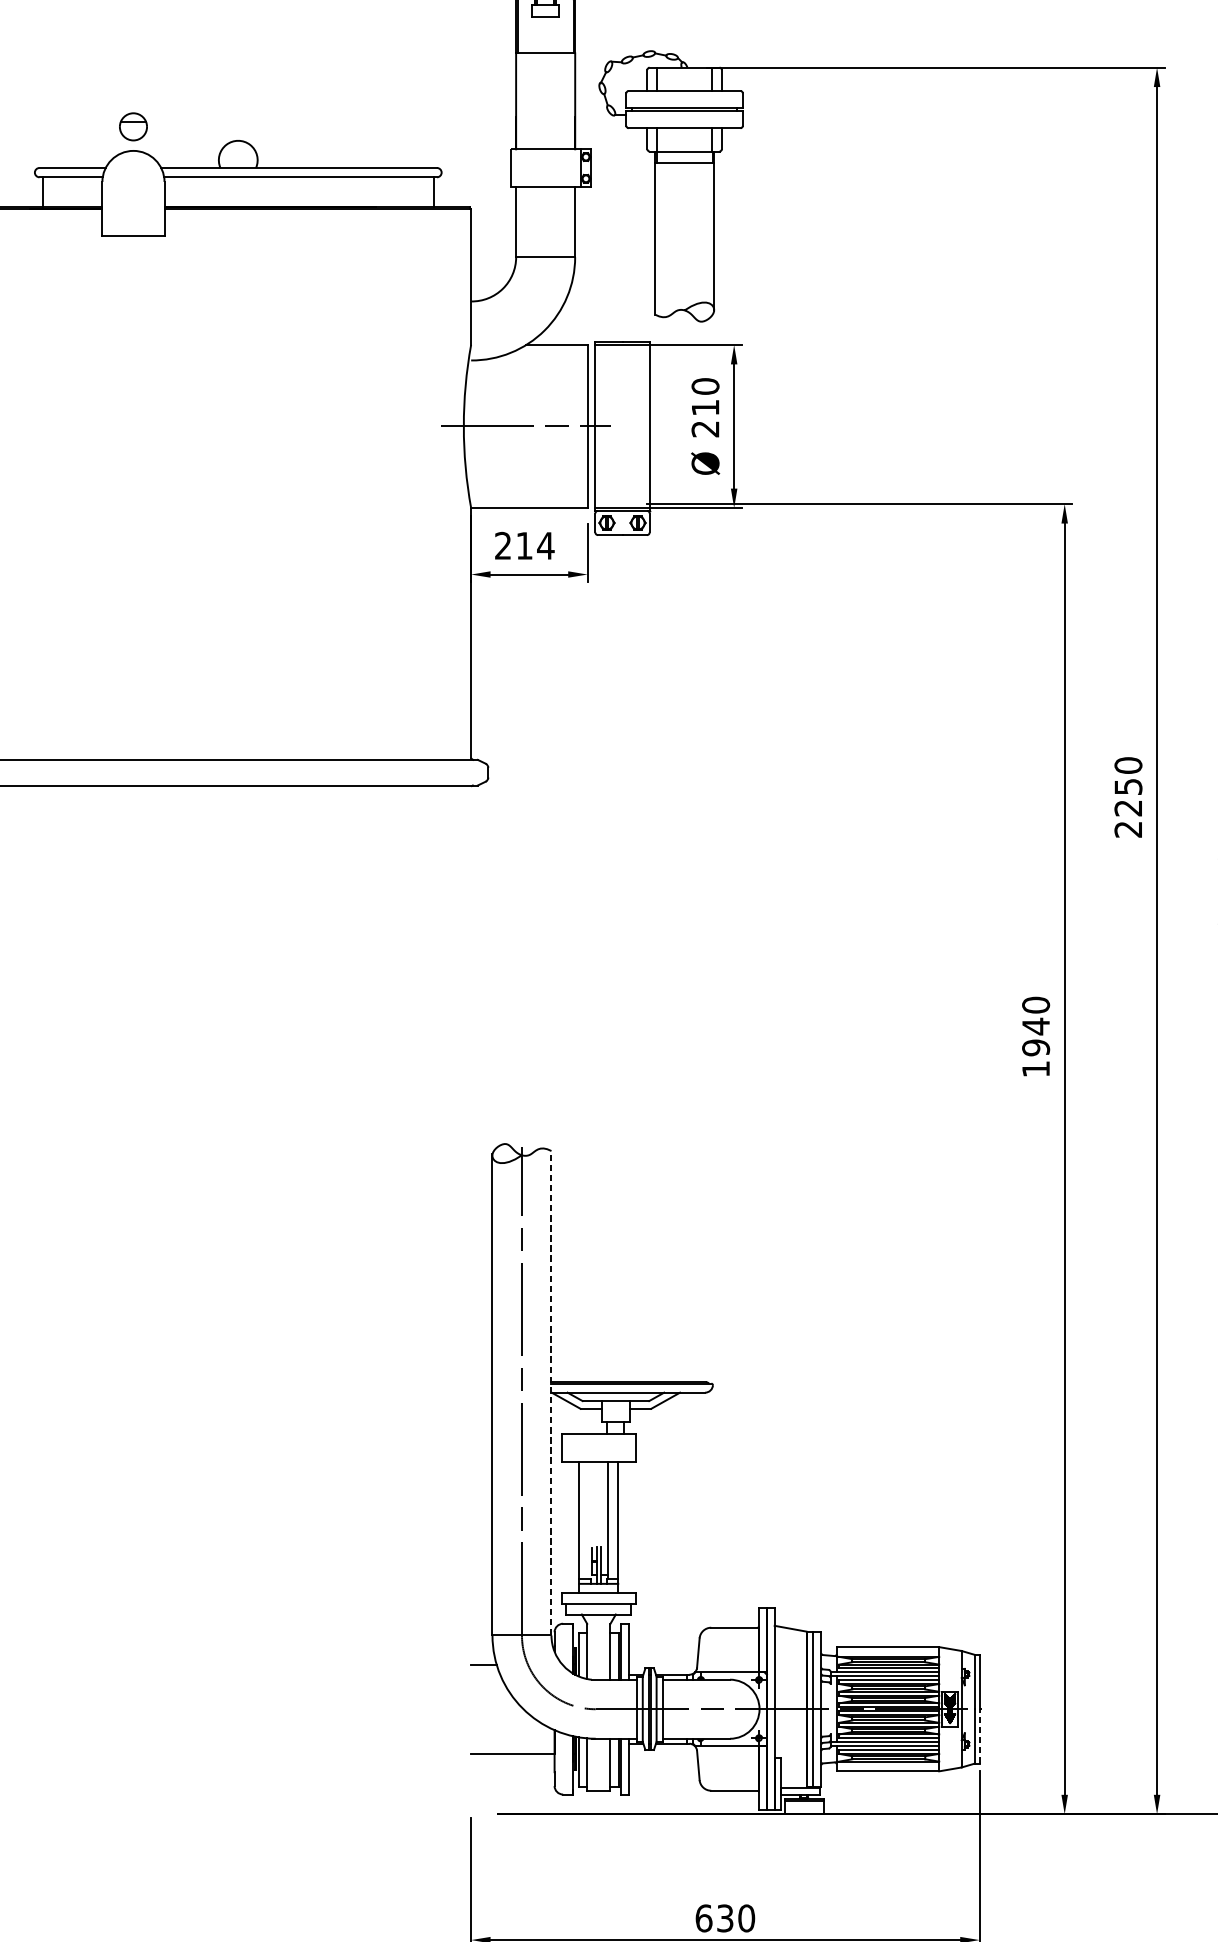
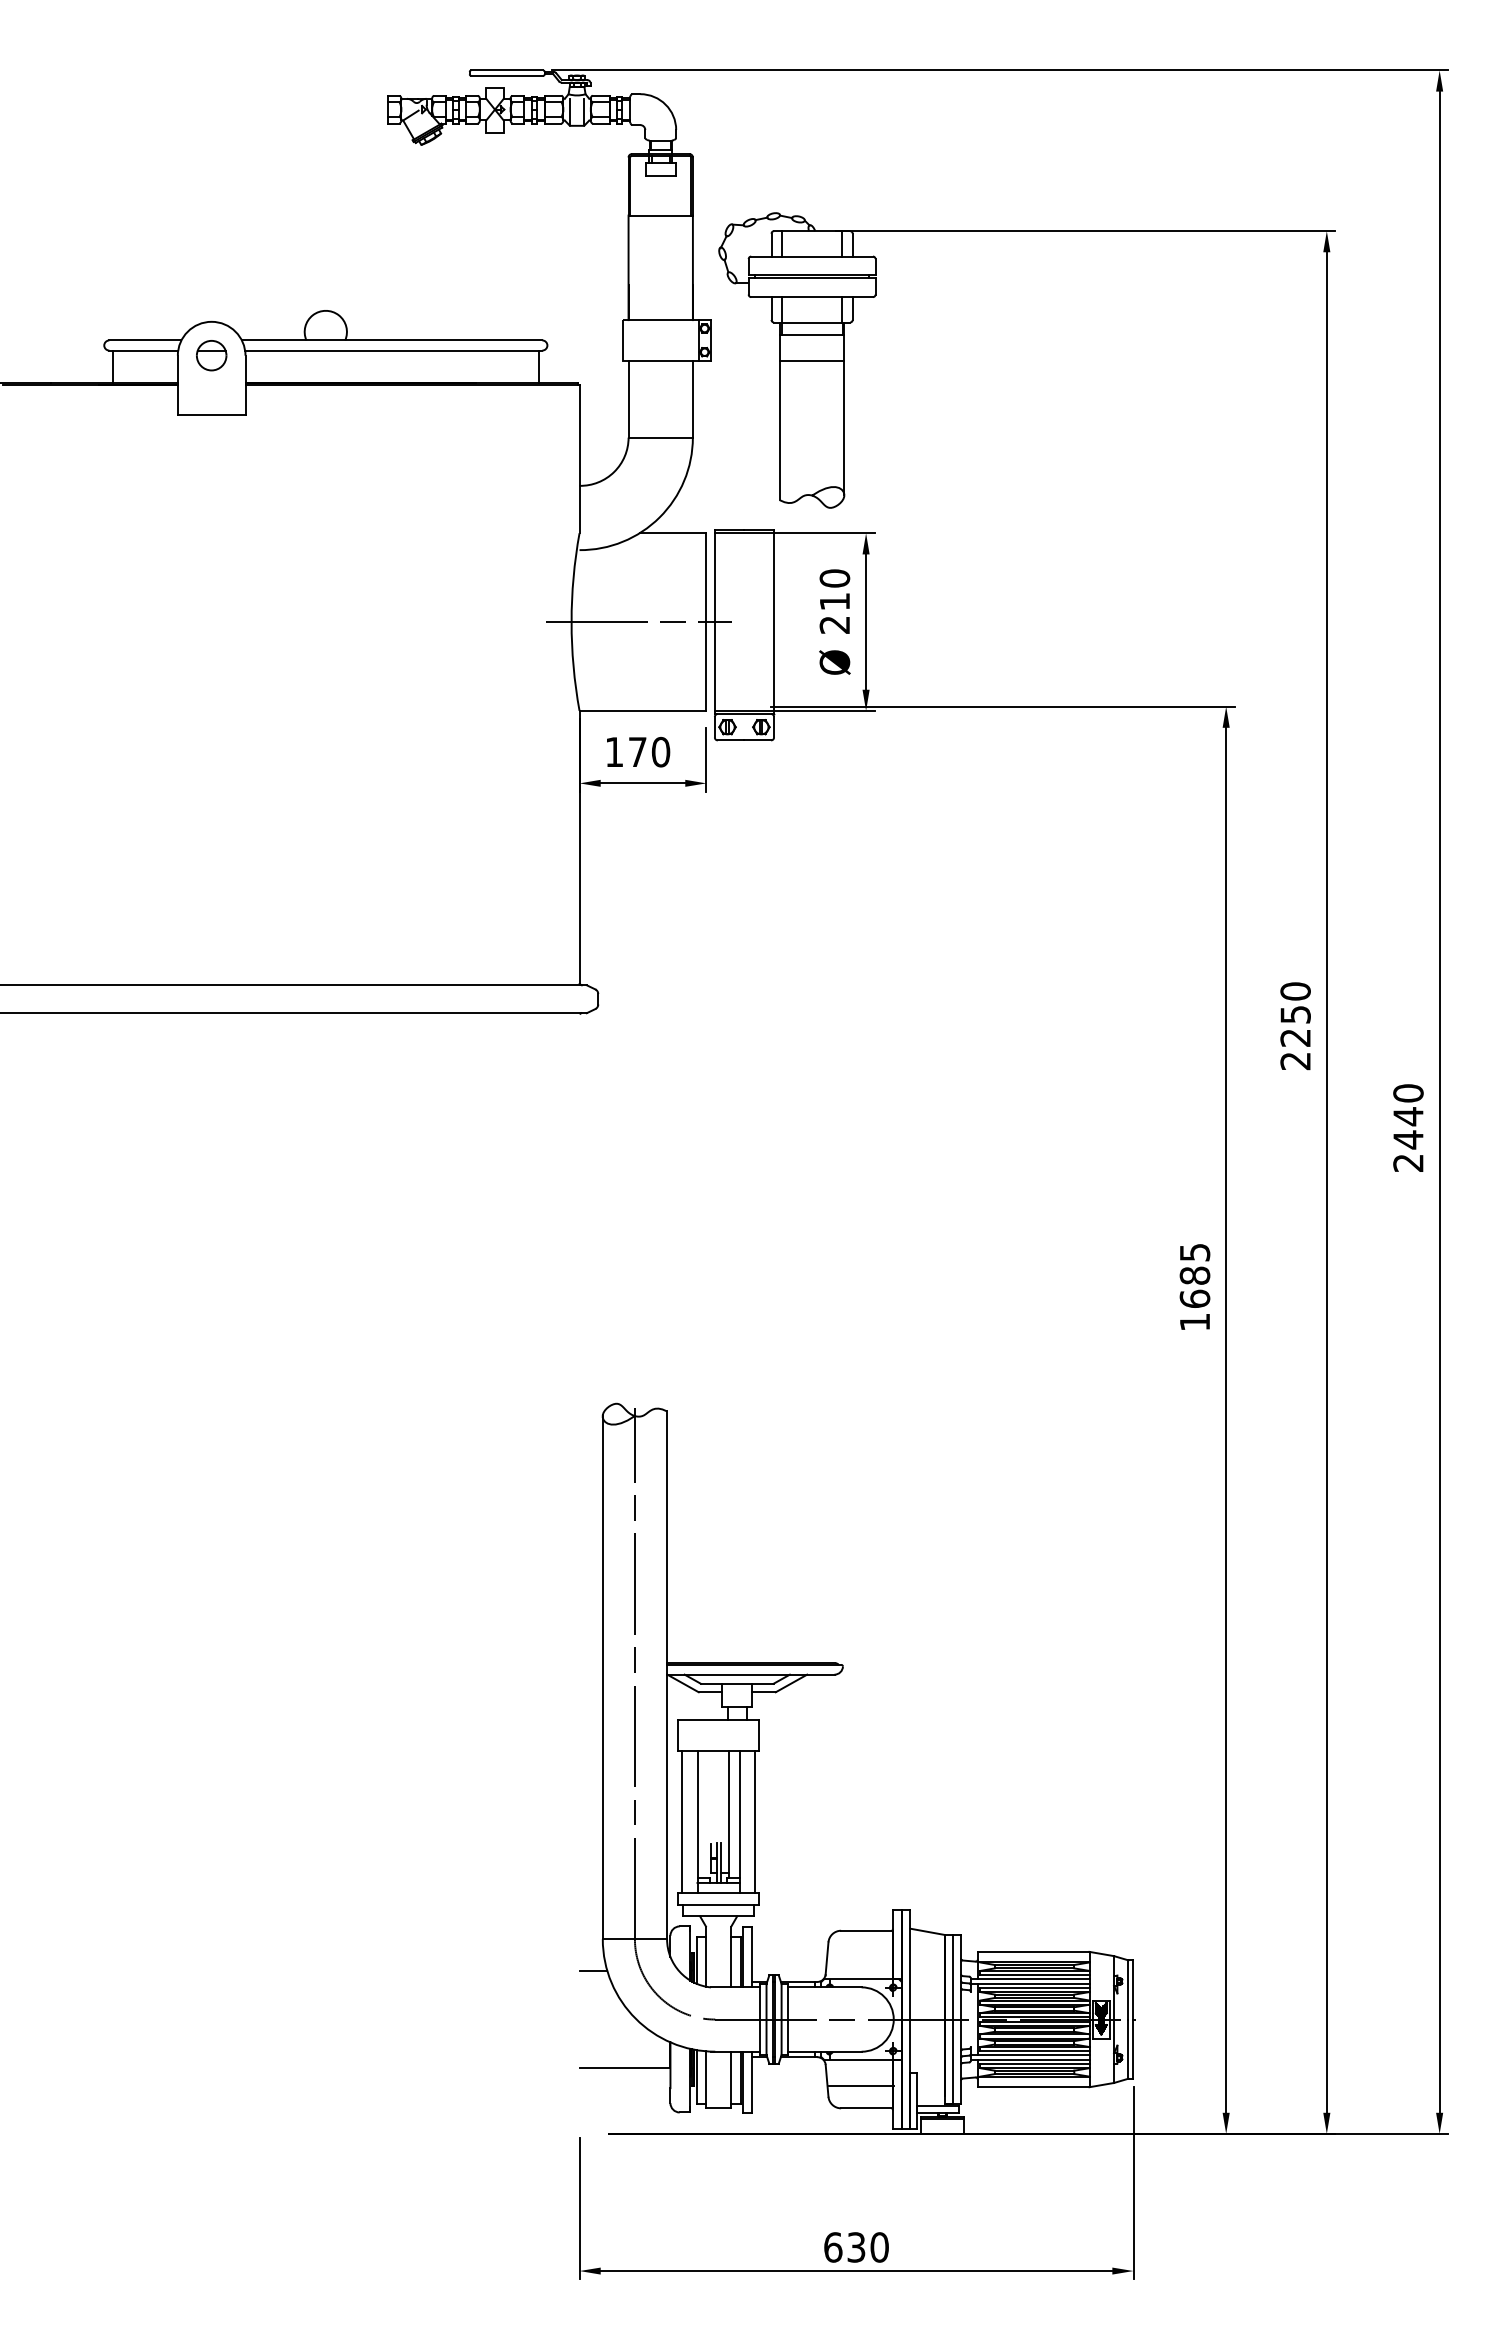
part: (133, 126) -> (211, 355), moved
line: (684, 186) -> (811, 360), added
text: (524, 545) -> (637, 751), 214 -> 170
text: (1035, 1026) -> (1194, 1275), 1940 -> 1685
line: (551, 1393) -> (667, 1675), dashed -> solid
line: (565, 1527) -> (682, 1821), added
line: (632, 1527) -> (755, 1821), added
line: (979, 1736) -> (1133, 2049), dashed -> solid
line: (729, 1769) -> (861, 2085), added

